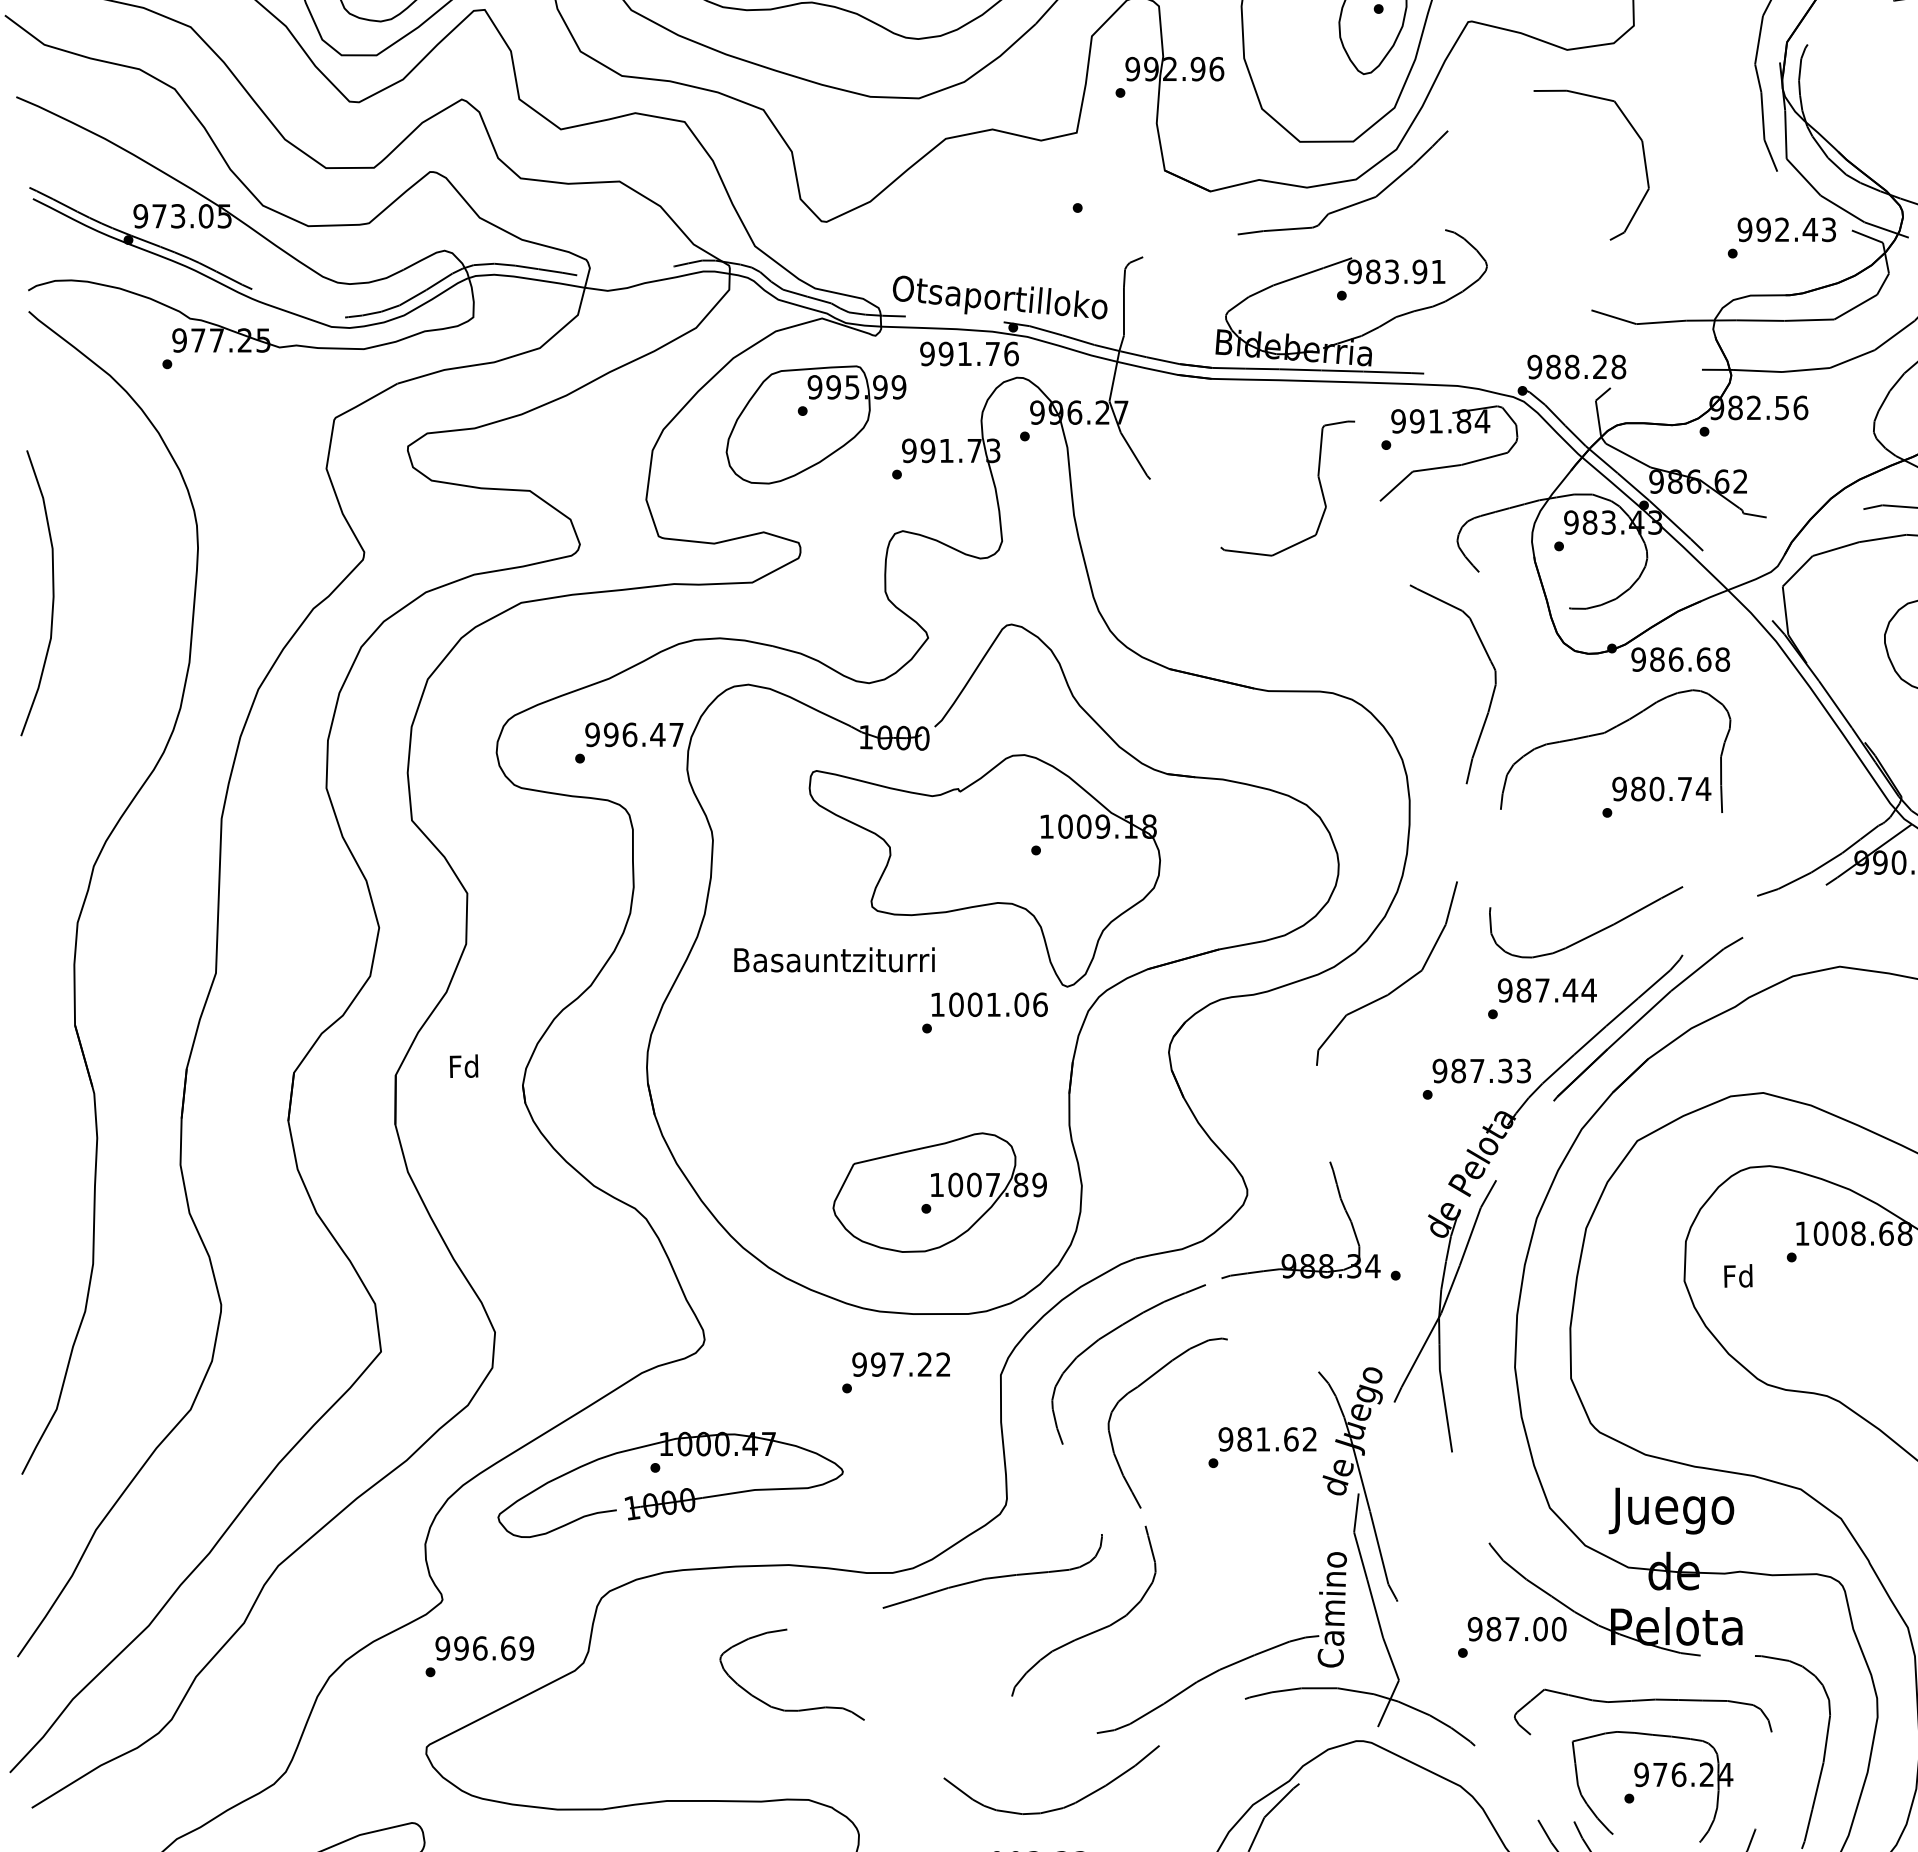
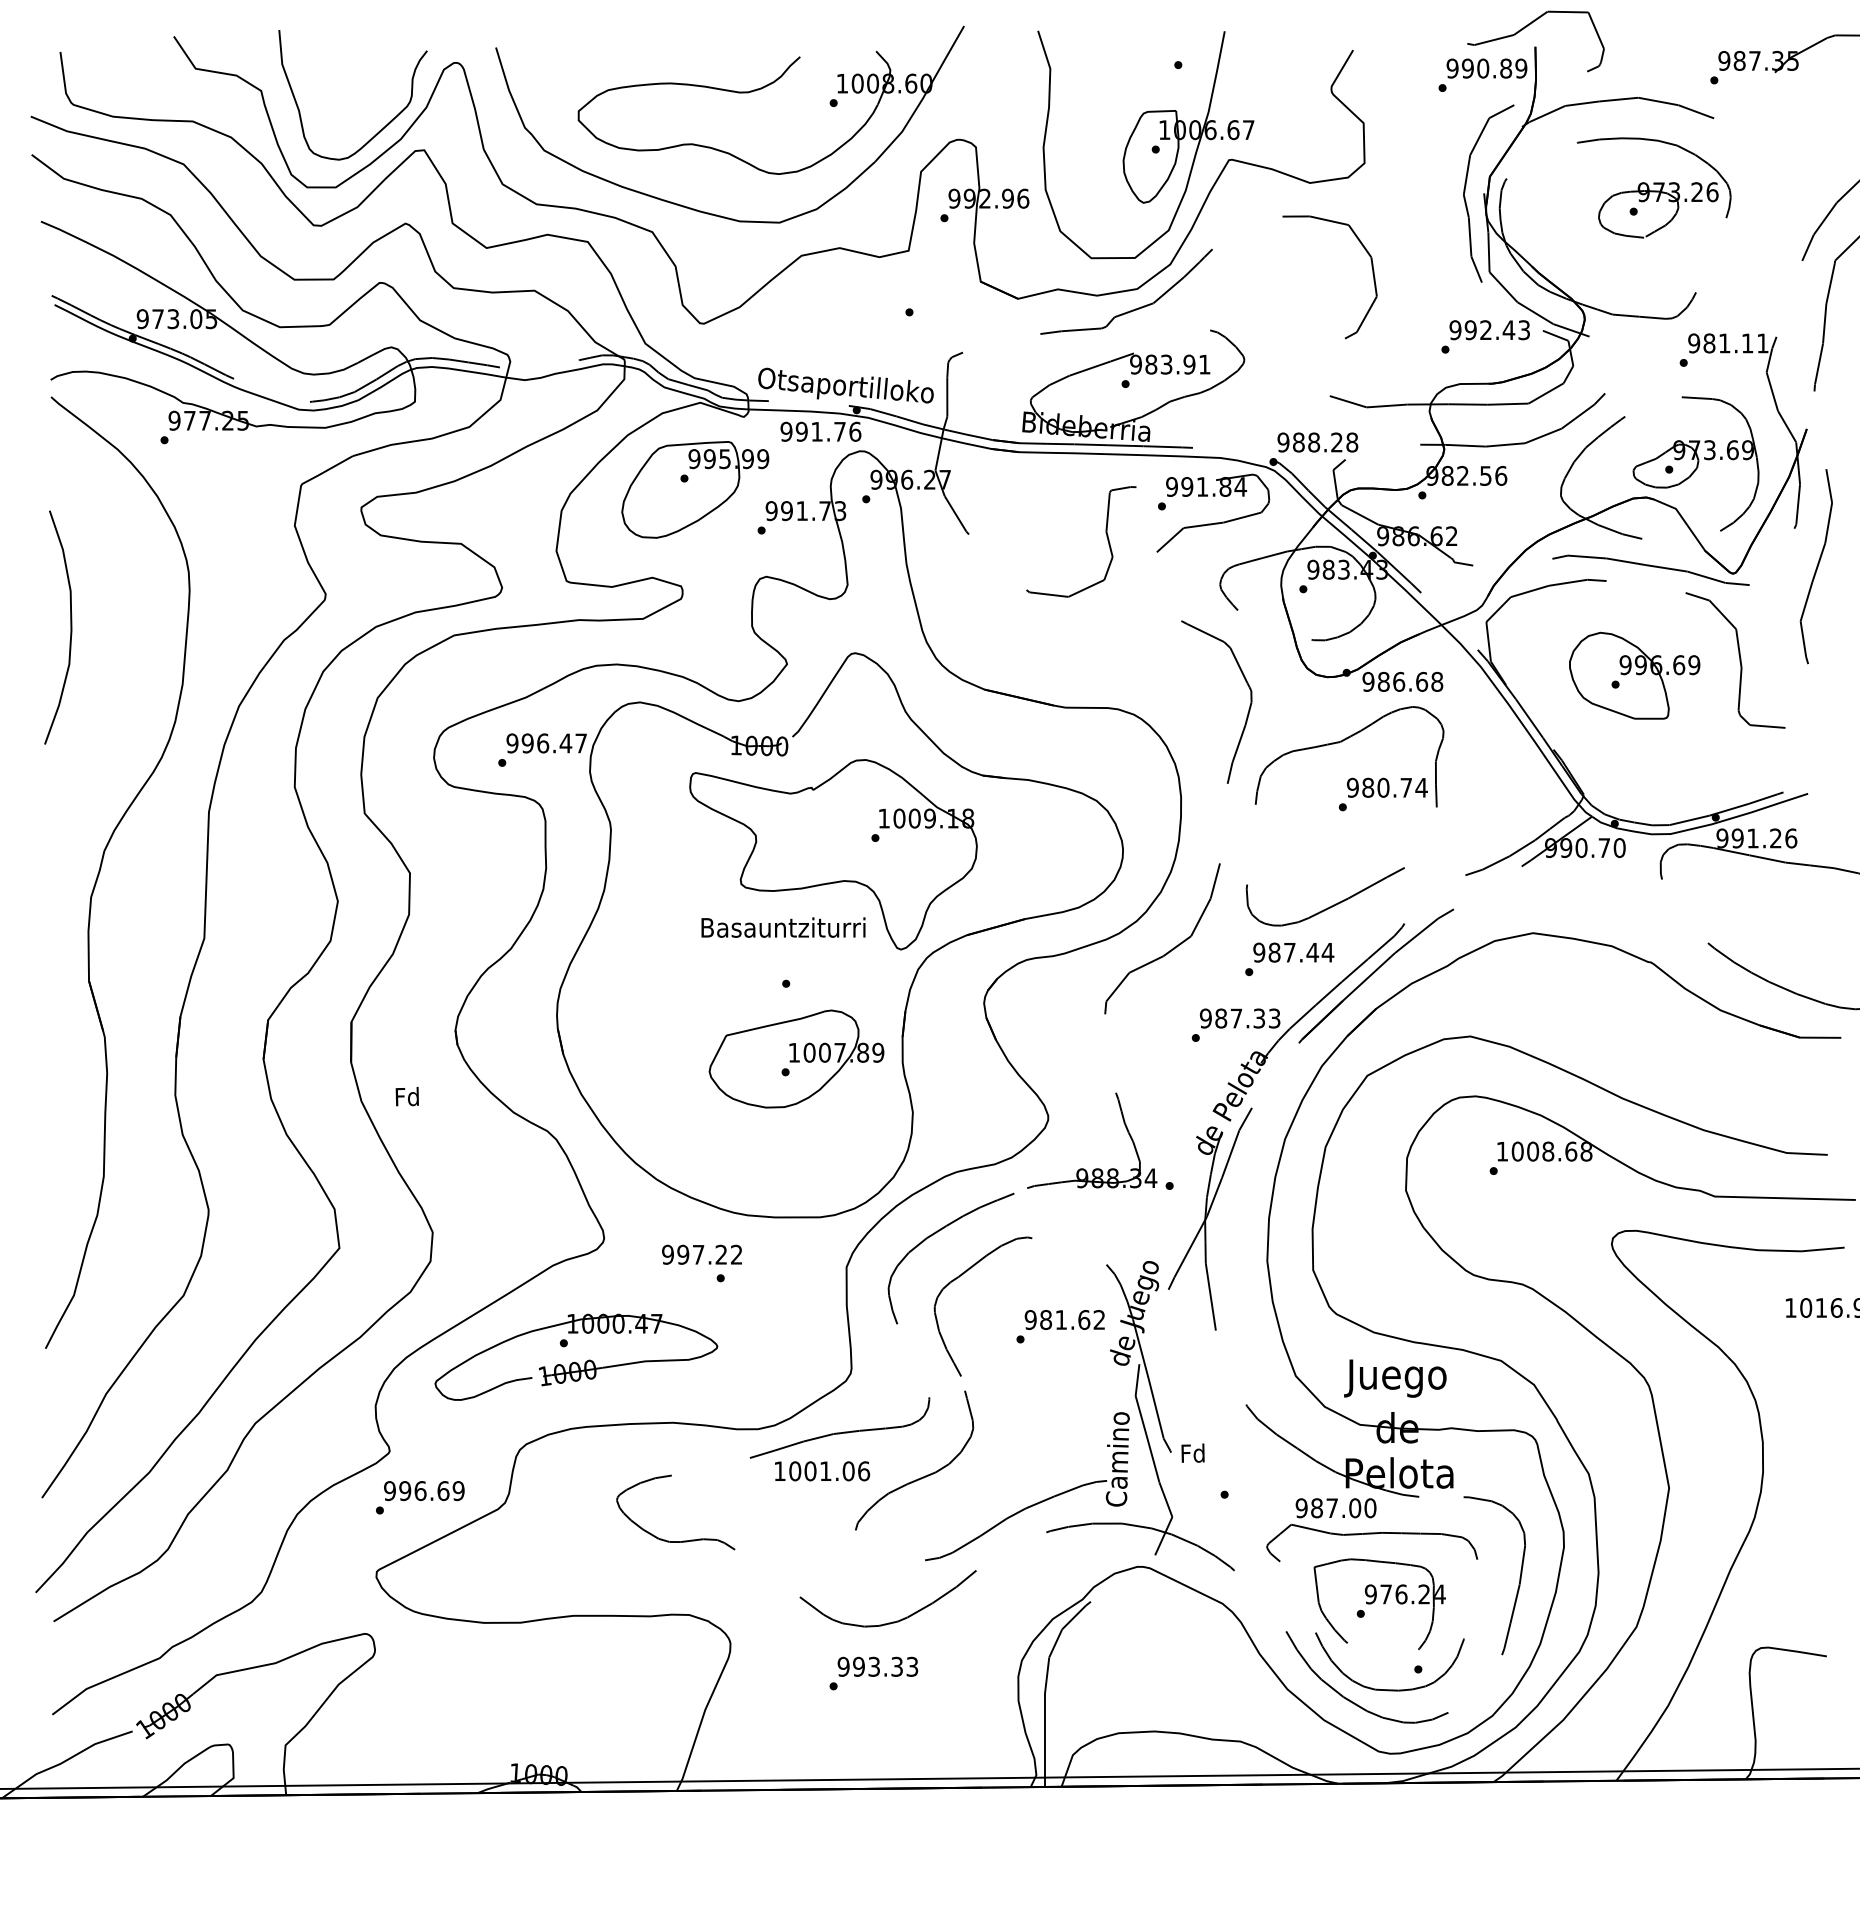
text: (834, 959) -> (783, 927), moved
text: (989, 1004) -> (822, 1471), moved
text: (463, 1066) -> (406, 1096), moved
part: (939, 1191) -> (796, 1058), moved
text: (1737, 1275) -> (1192, 1452), moved
text: (900, 1364) -> (701, 1254), moved
text: (1516, 1629) -> (1335, 1508), moved

